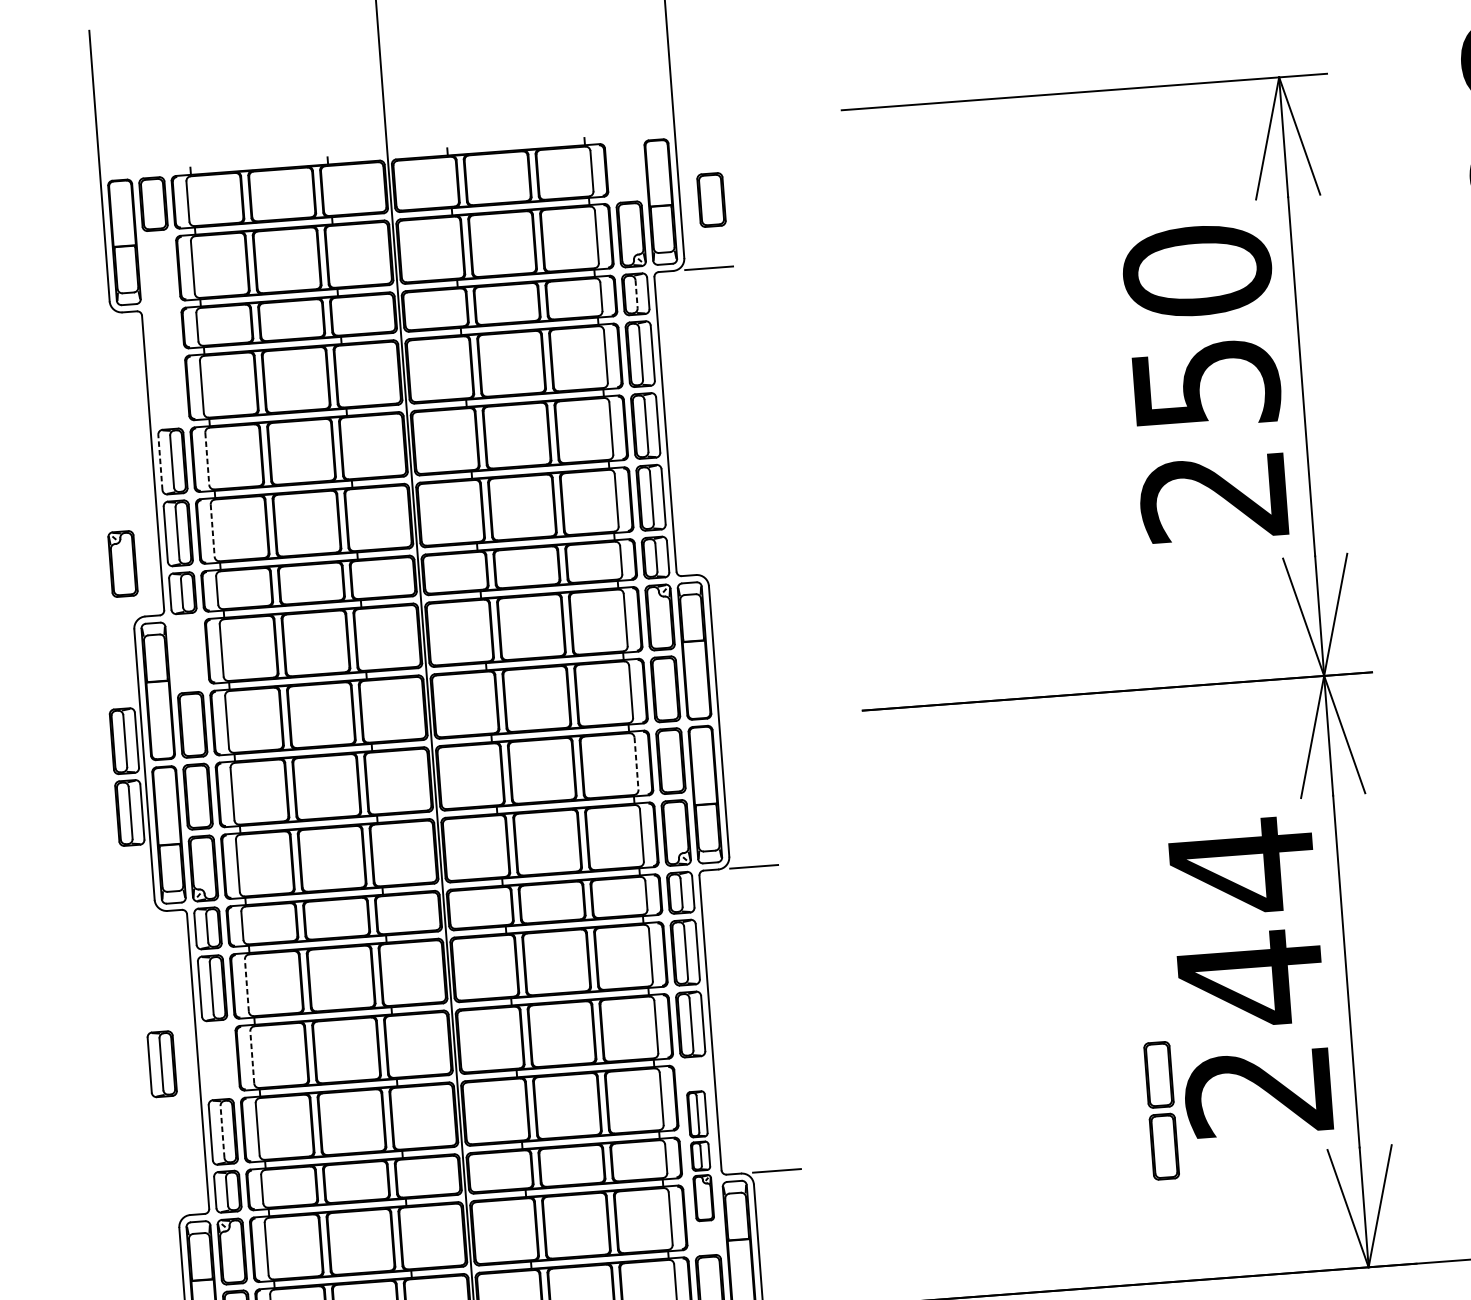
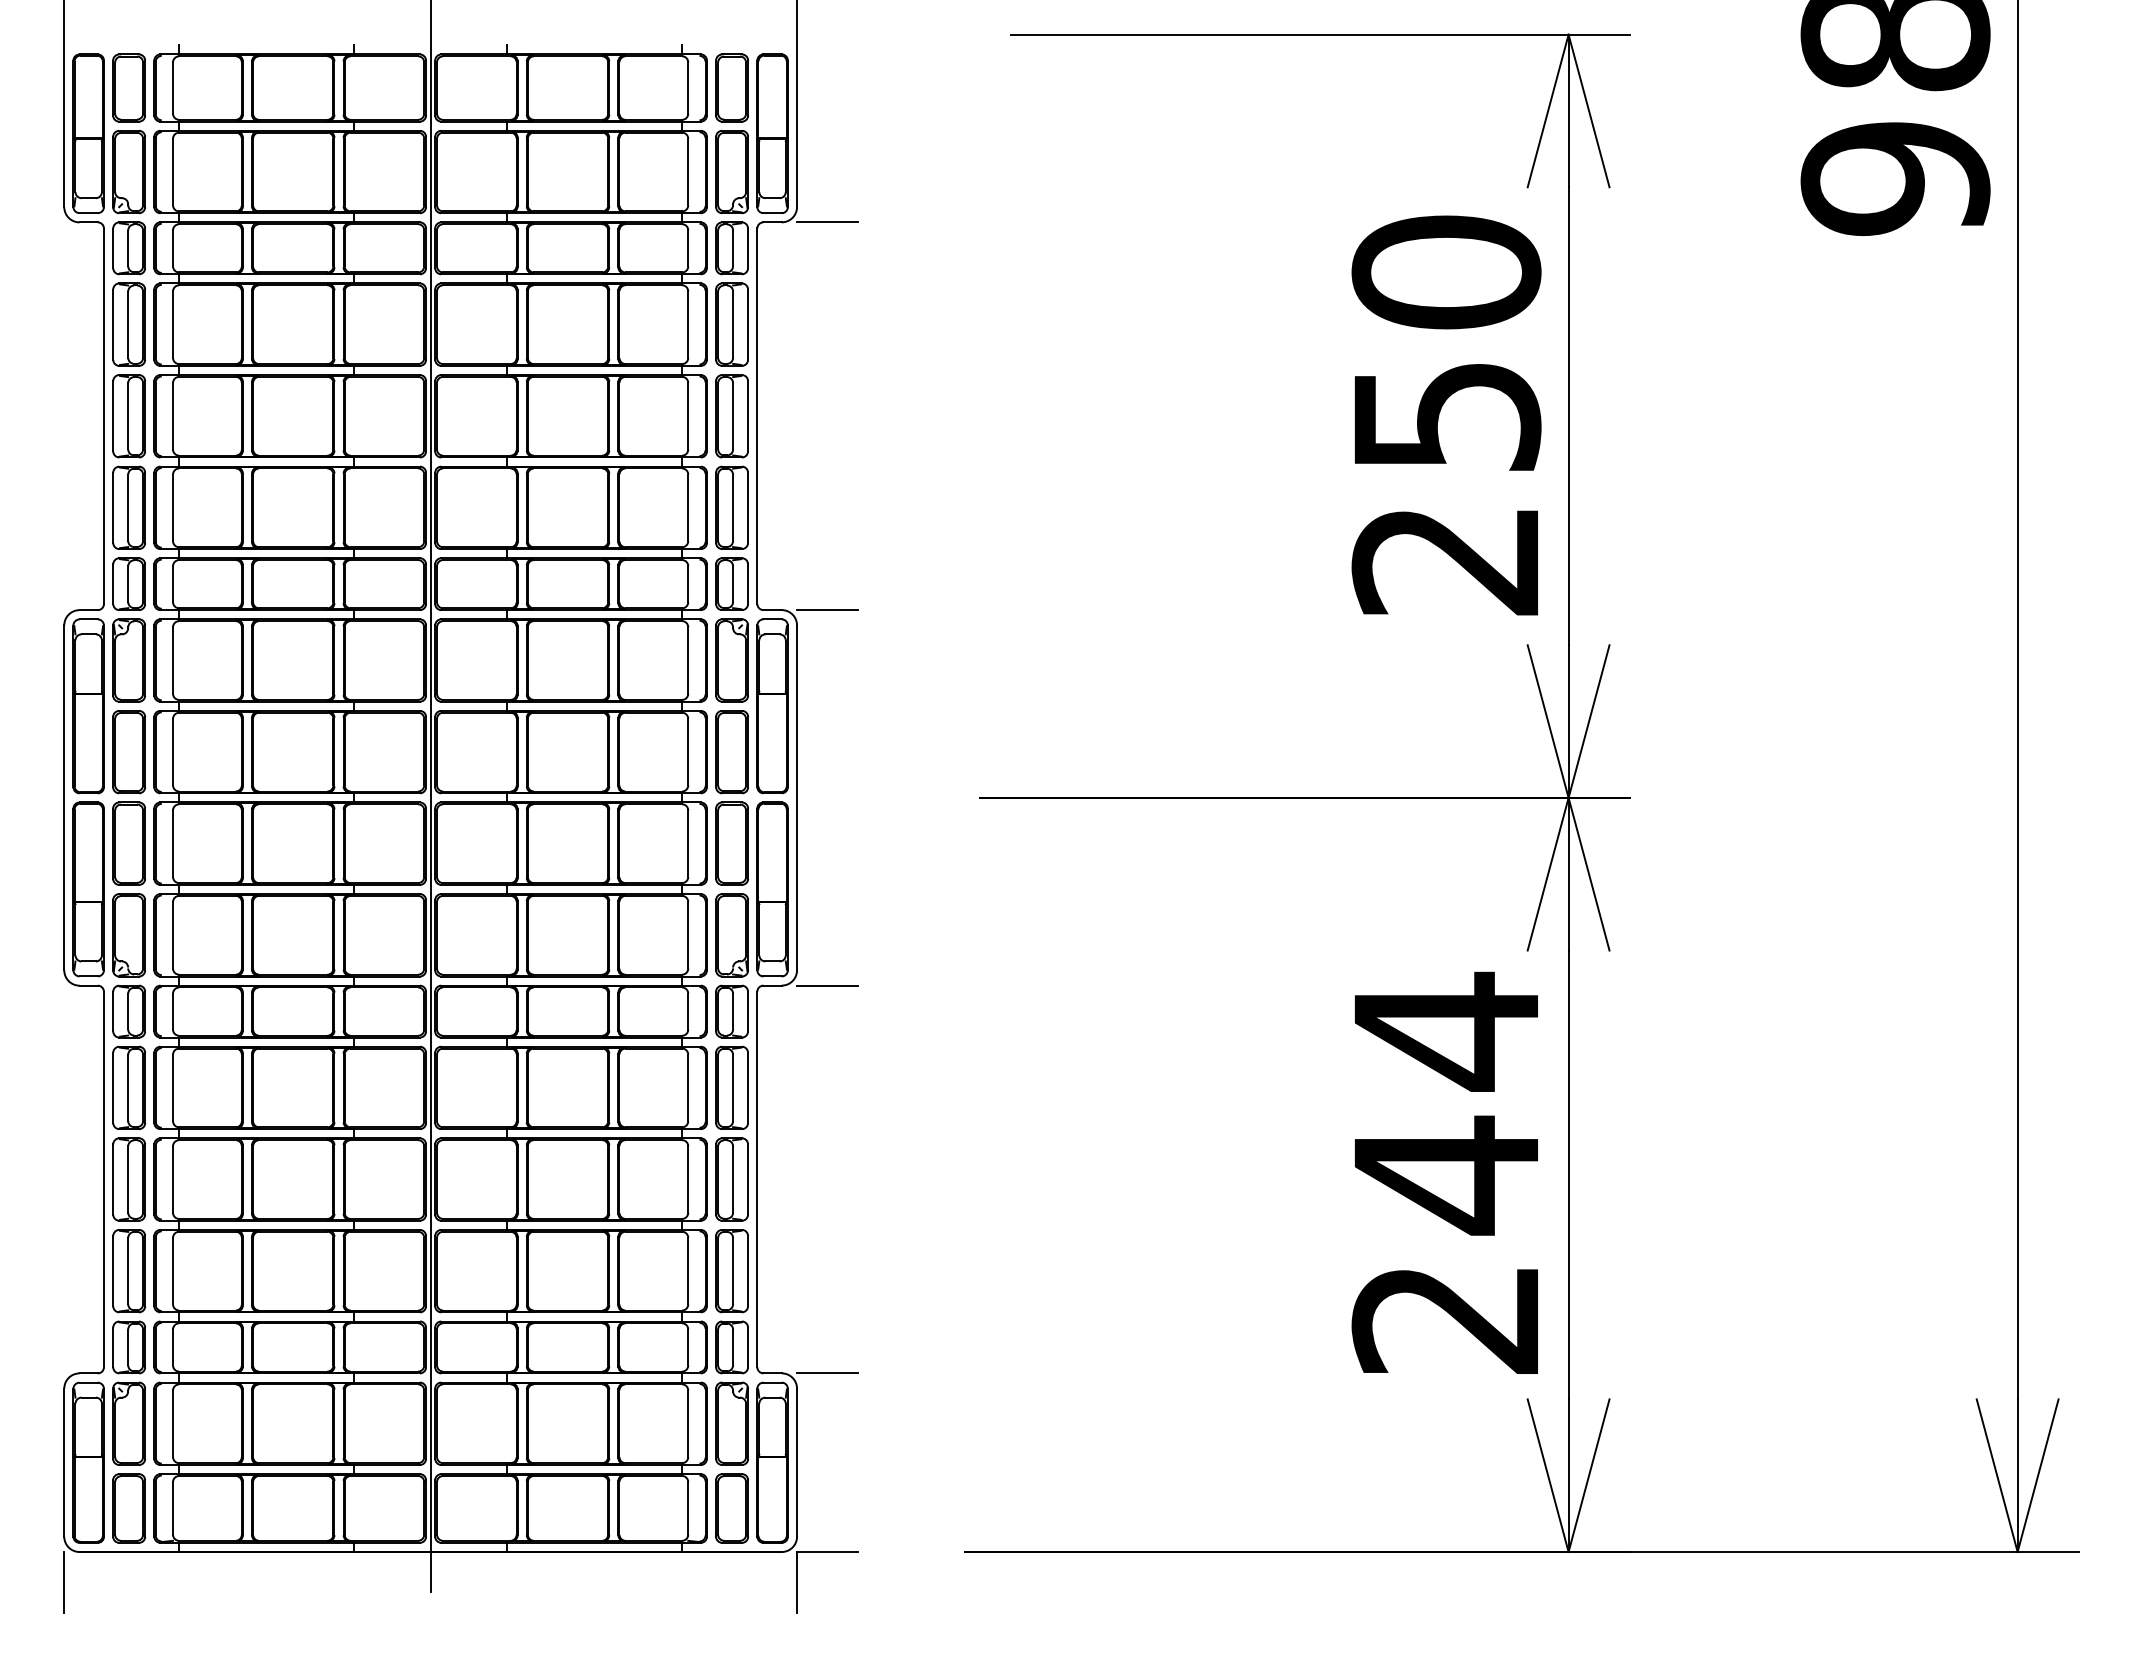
part: (711, 199) -> (731, 87), moved
line: (636, 294) -> (733, 248), dashed -> solid
part: (162, 329) -> (128, 248), added
line: (207, 459) -> (173, 416), dashed -> solid
line: (160, 461) -> (113, 415), dashed -> solid
line: (213, 531) -> (173, 508), dashed -> solid
part: (122, 564) -> (128, 660), moved
line: (731, 572) -> (827, 610), added
line: (636, 764) -> (688, 844), dashed -> solid
part: (126, 776) -> (40, 811), removed
line: (247, 985) -> (173, 1087), dashed -> solid
line: (252, 1057) -> (173, 1179), dashed -> solid
part: (161, 1064) -> (128, 1179), moved
part: (1161, 1110) -> (1320, 1333), removed
line: (222, 1131) -> (128, 1270), dashed -> solid
part: (700, 1156) -> (731, 1347), size x1.43

